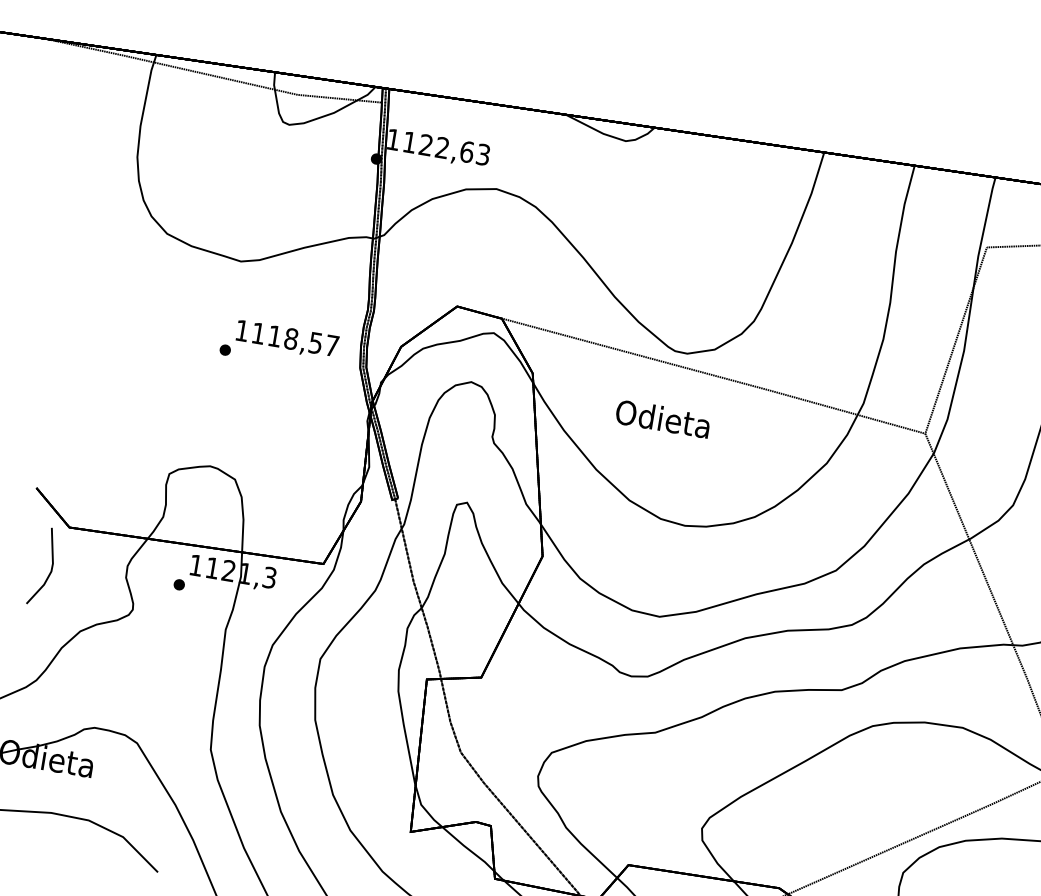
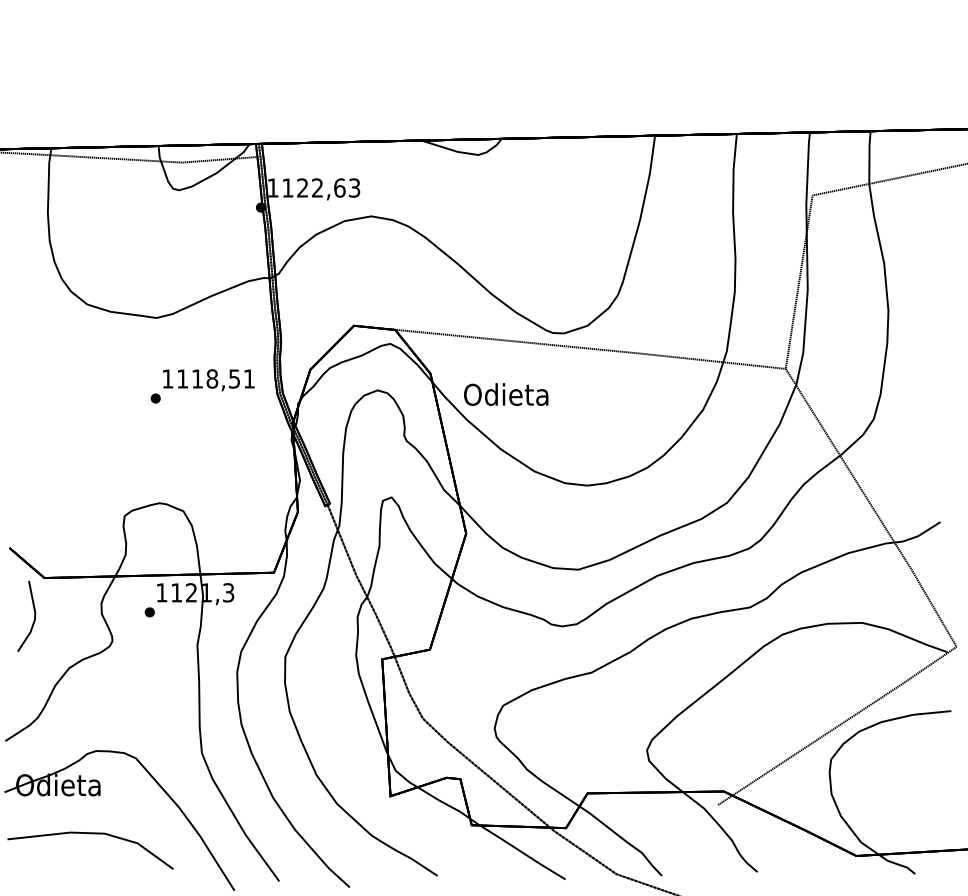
text: (332, 345) -> (249, 378), 1118,57 -> 1118,51
text: (663, 418) -> (506, 394), moved

